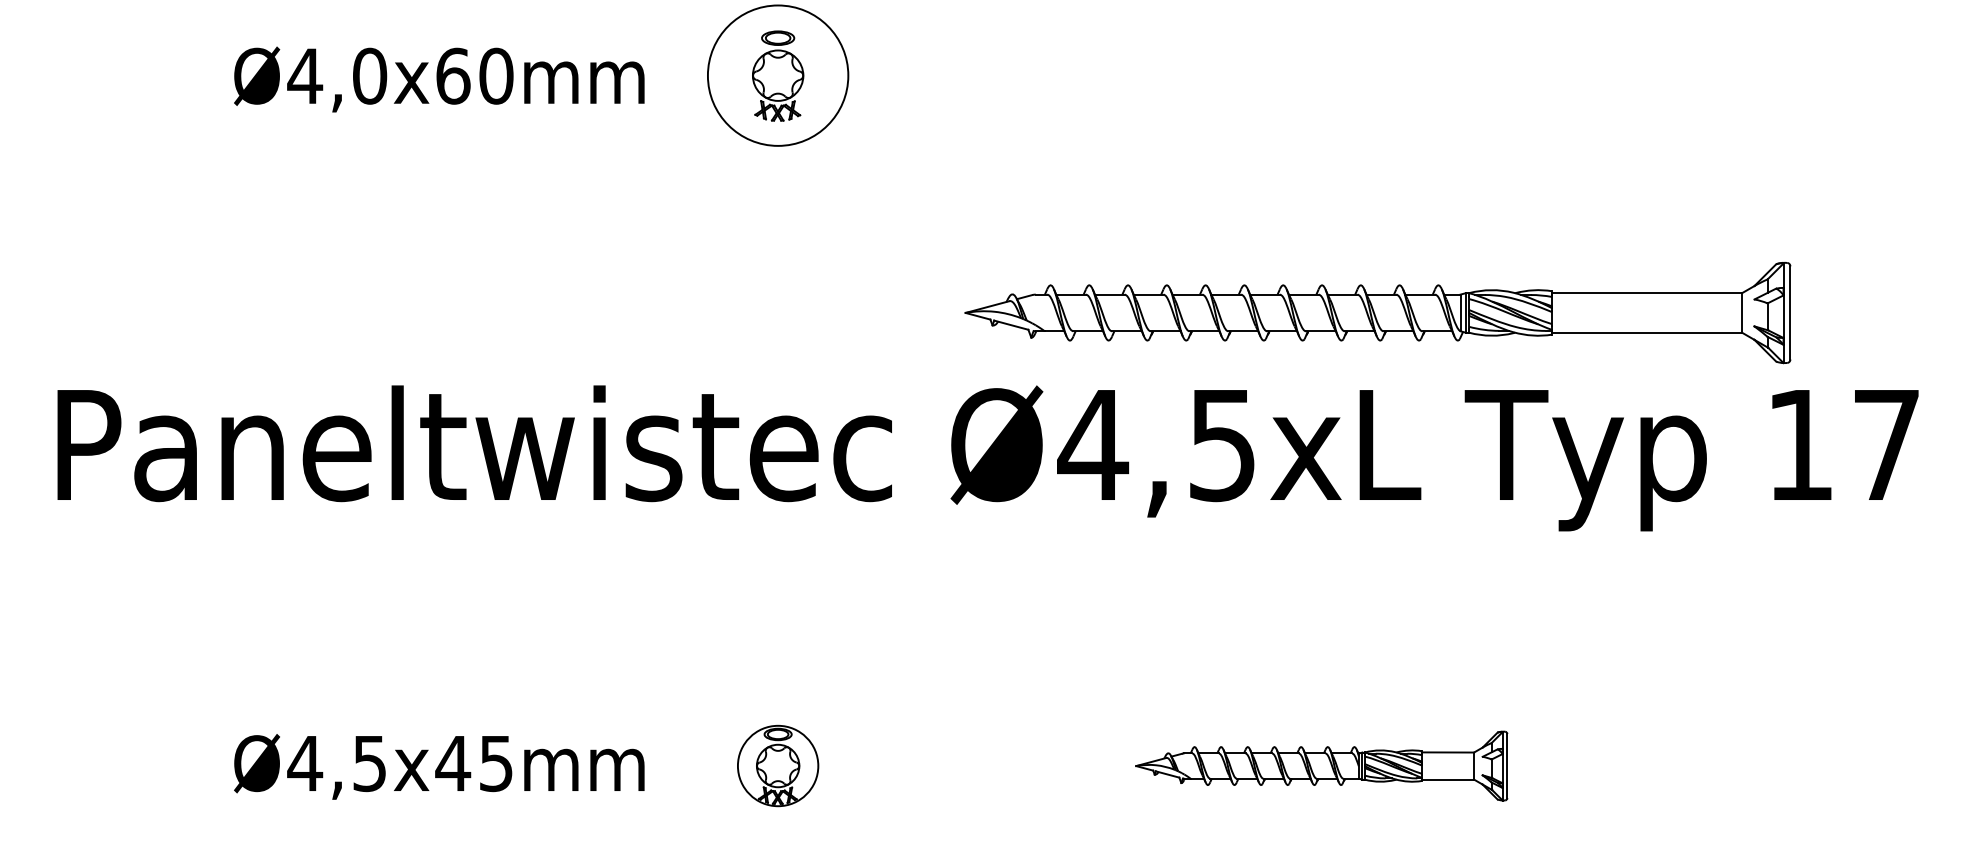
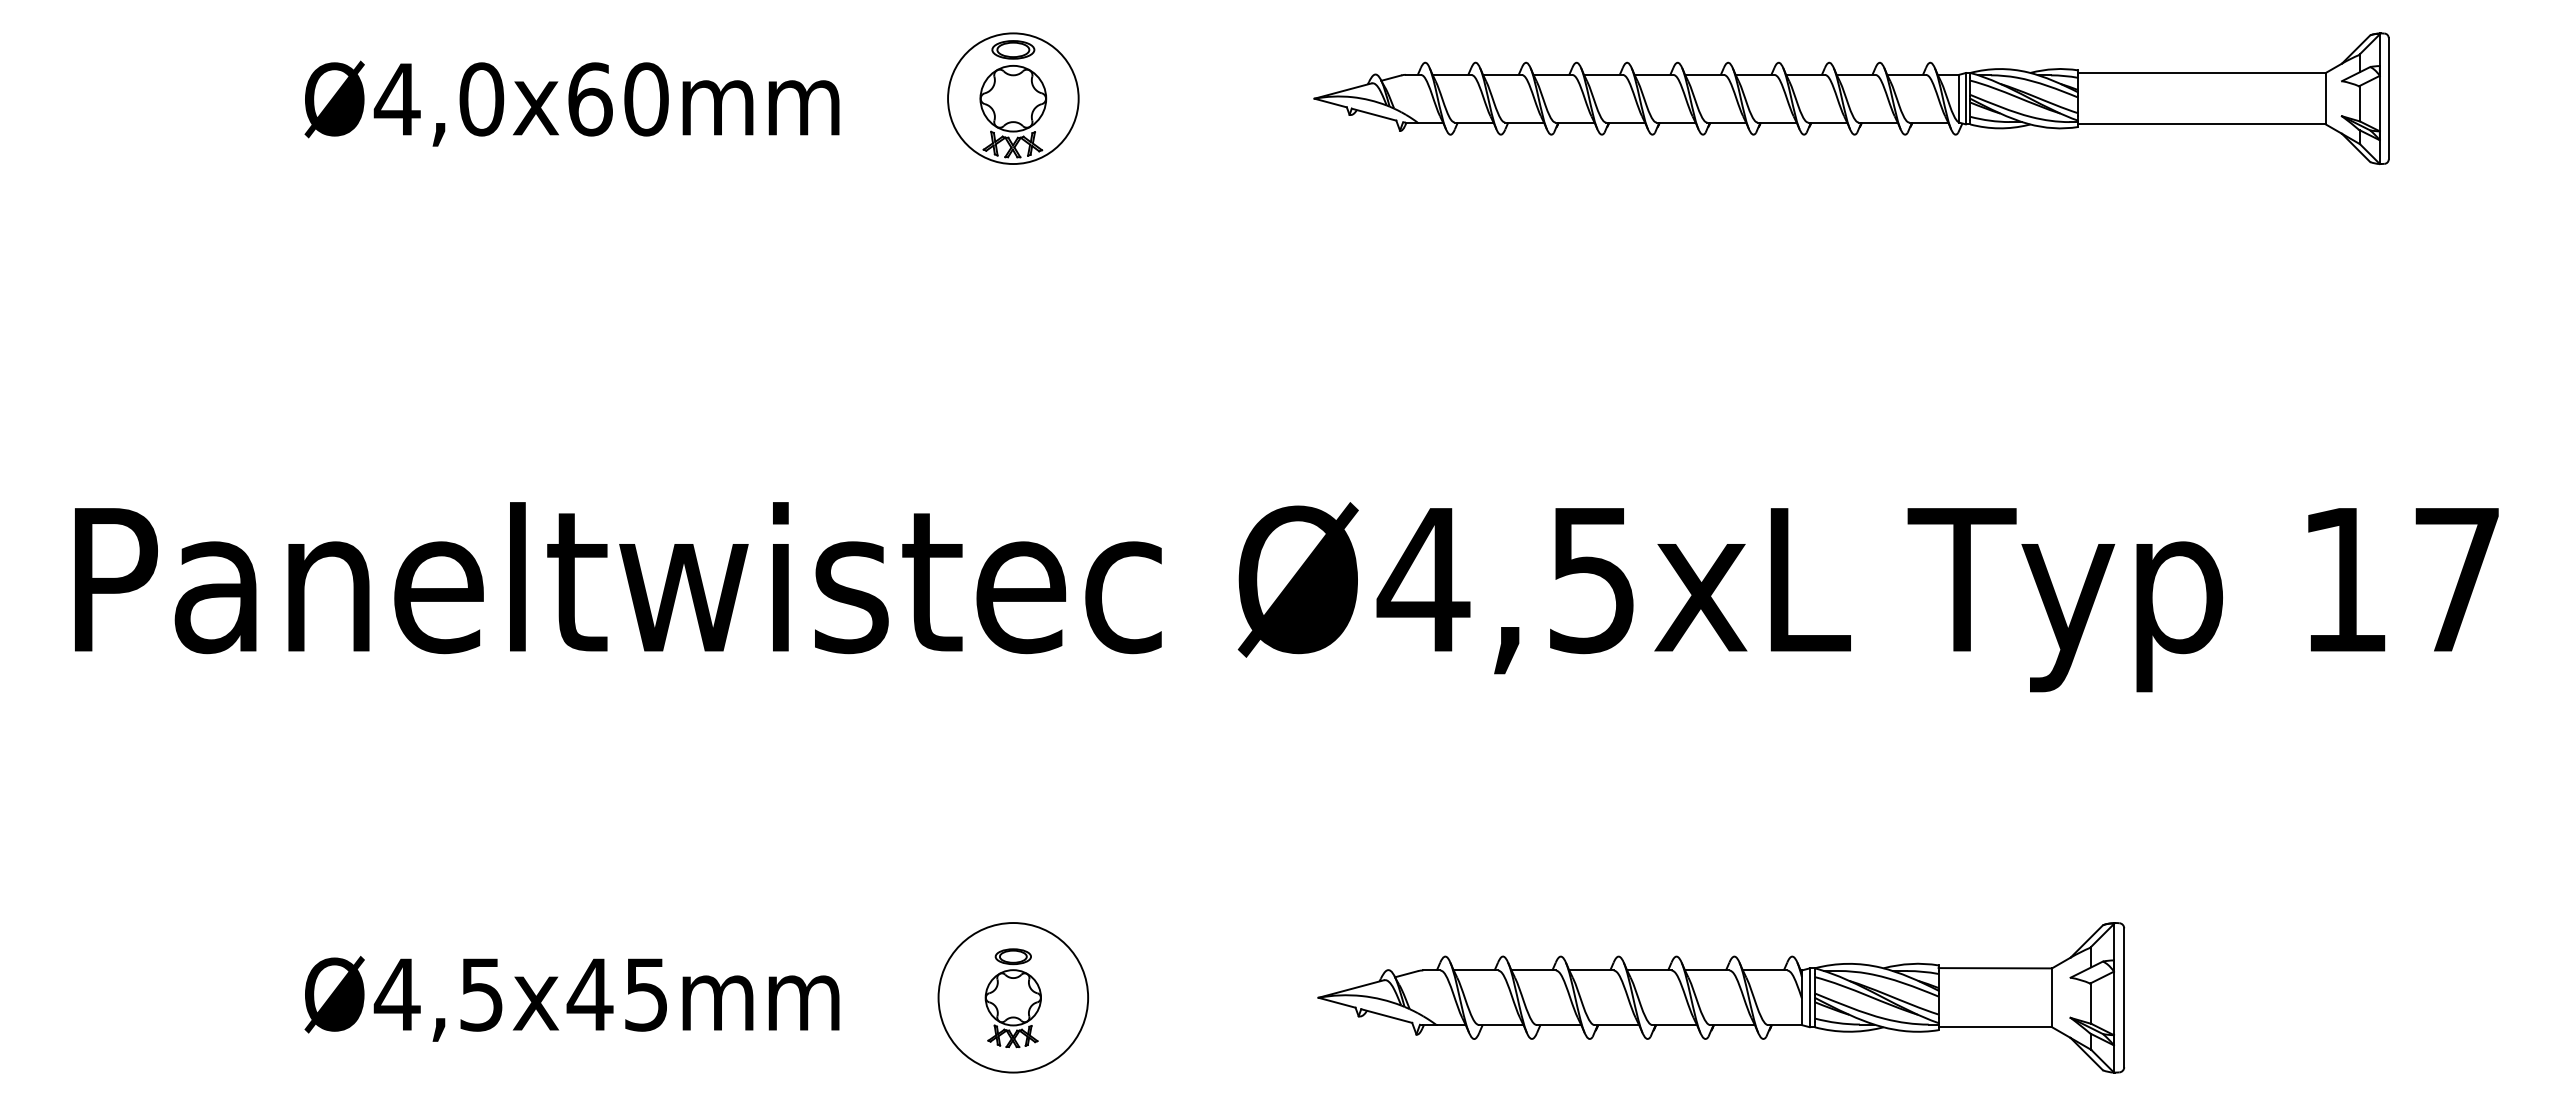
circle: (778, 75) -> (1013, 98), size x0.71
part: (1377, 312) -> (1851, 98), moved
circle: (778, 765) -> (1013, 997), size x1.43
part: (1321, 765) -> (1721, 997), size x1.67

